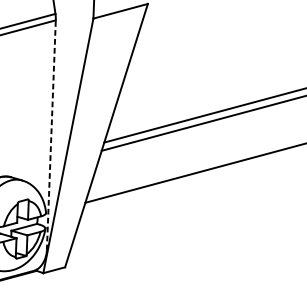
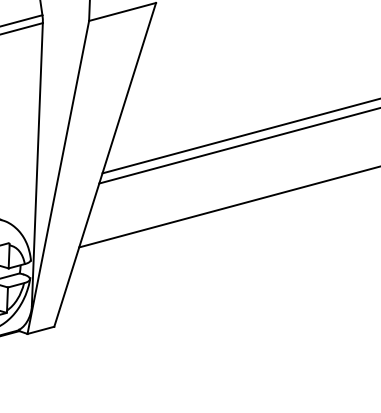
line: (51, 134) -> (37, 163), dashed -> solid

